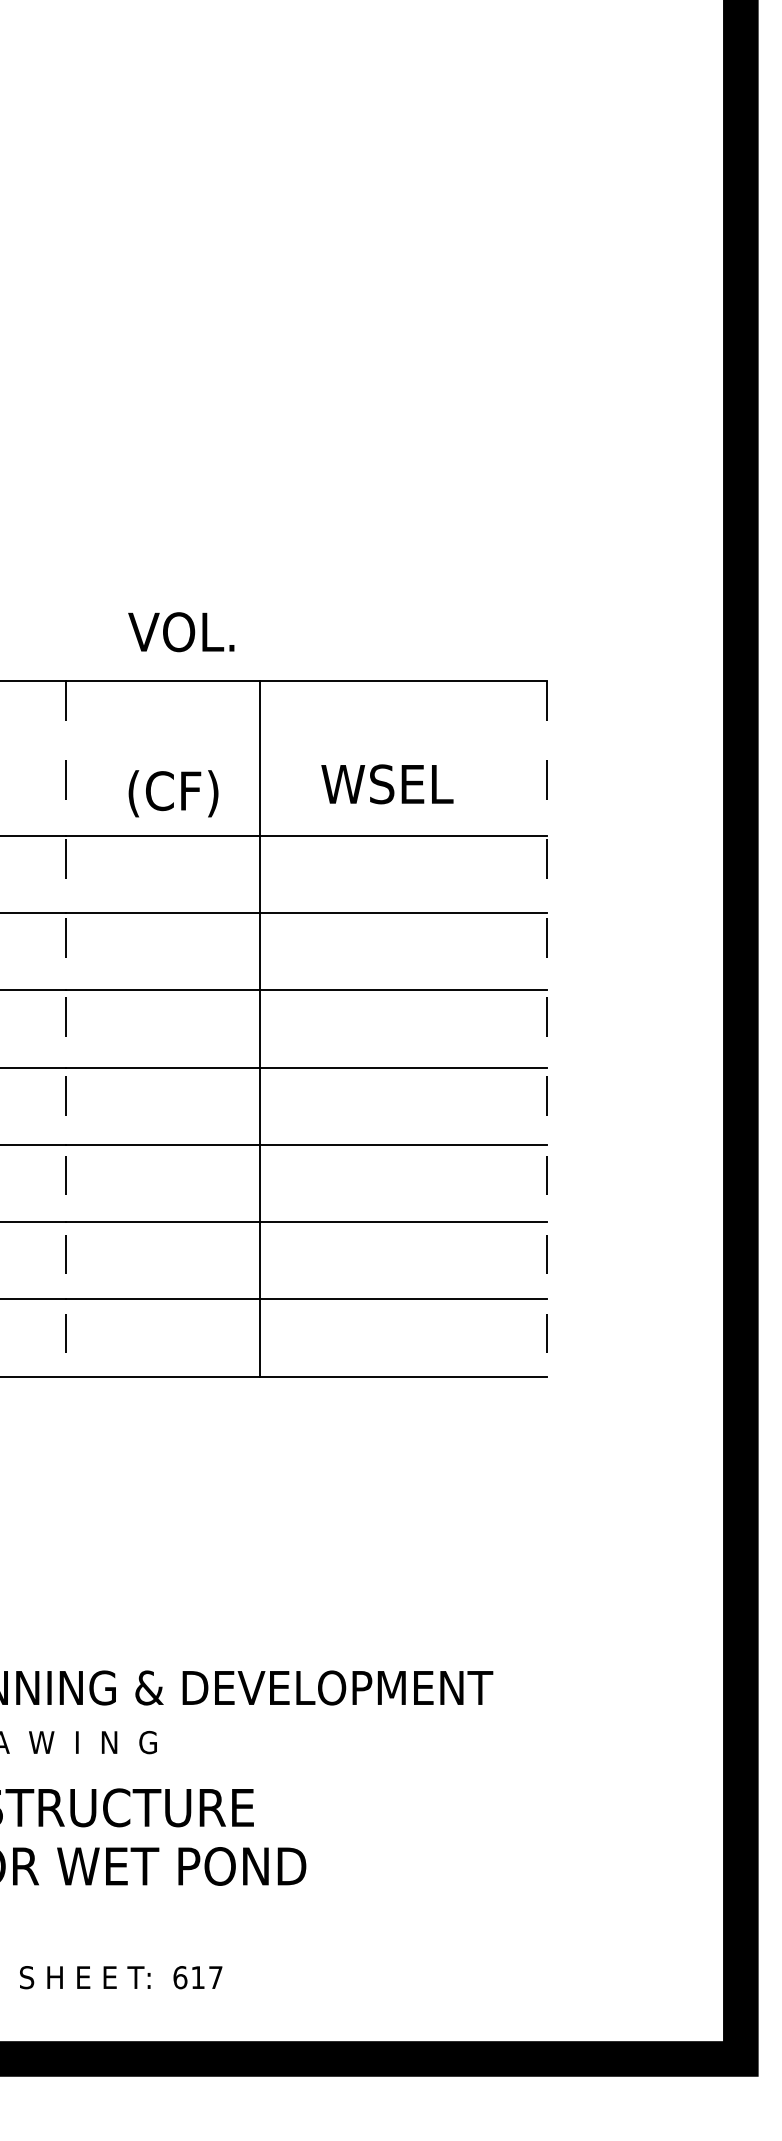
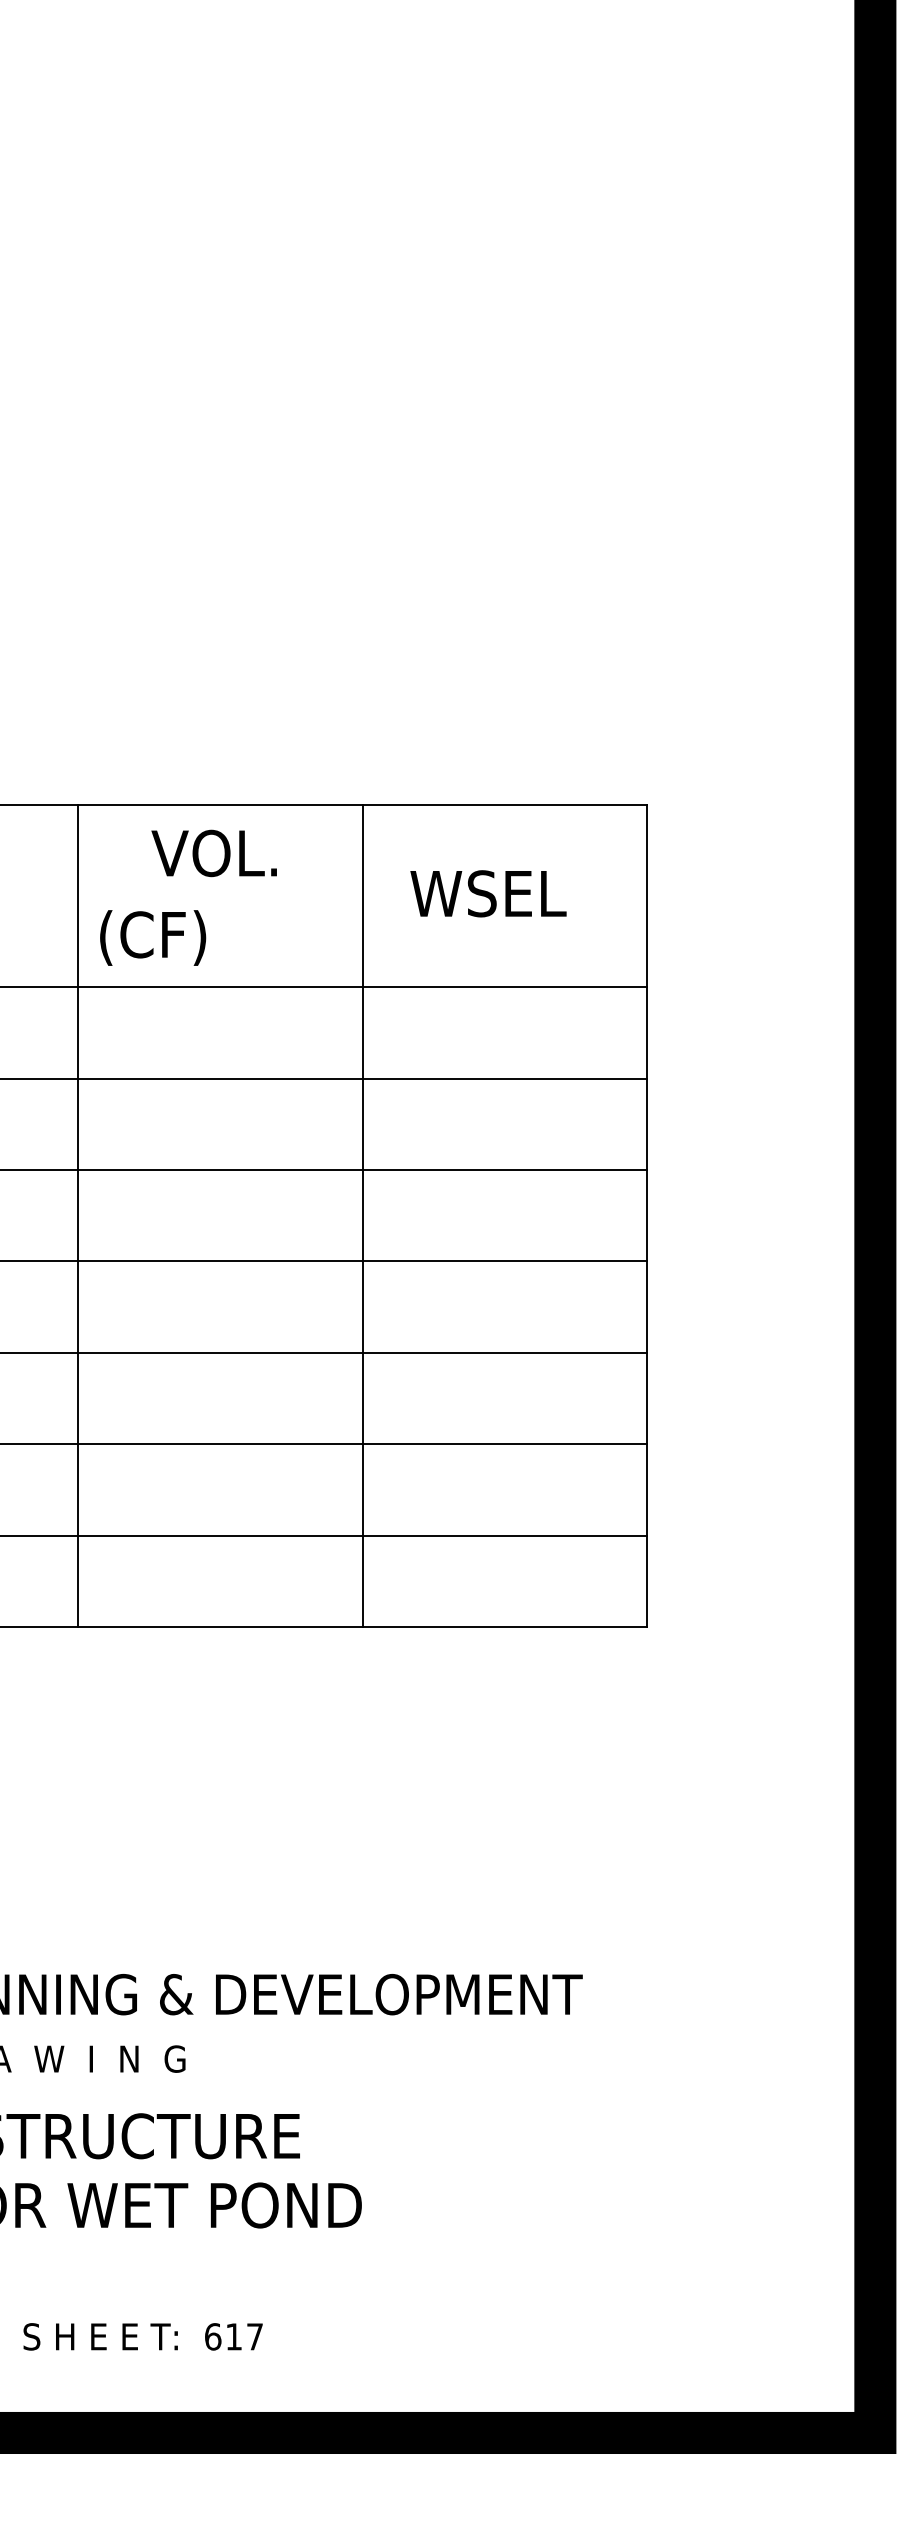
text: (181, 632) -> (214, 853), moved
text: (387, 784) -> (488, 893), moved
text: (173, 793) -> (153, 937), moved
line: (66, 1028) -> (78, 1215), dashed -> solid
line: (259, 1028) -> (362, 1215), moved
line: (547, 1028) -> (646, 1215), dashed -> solid

